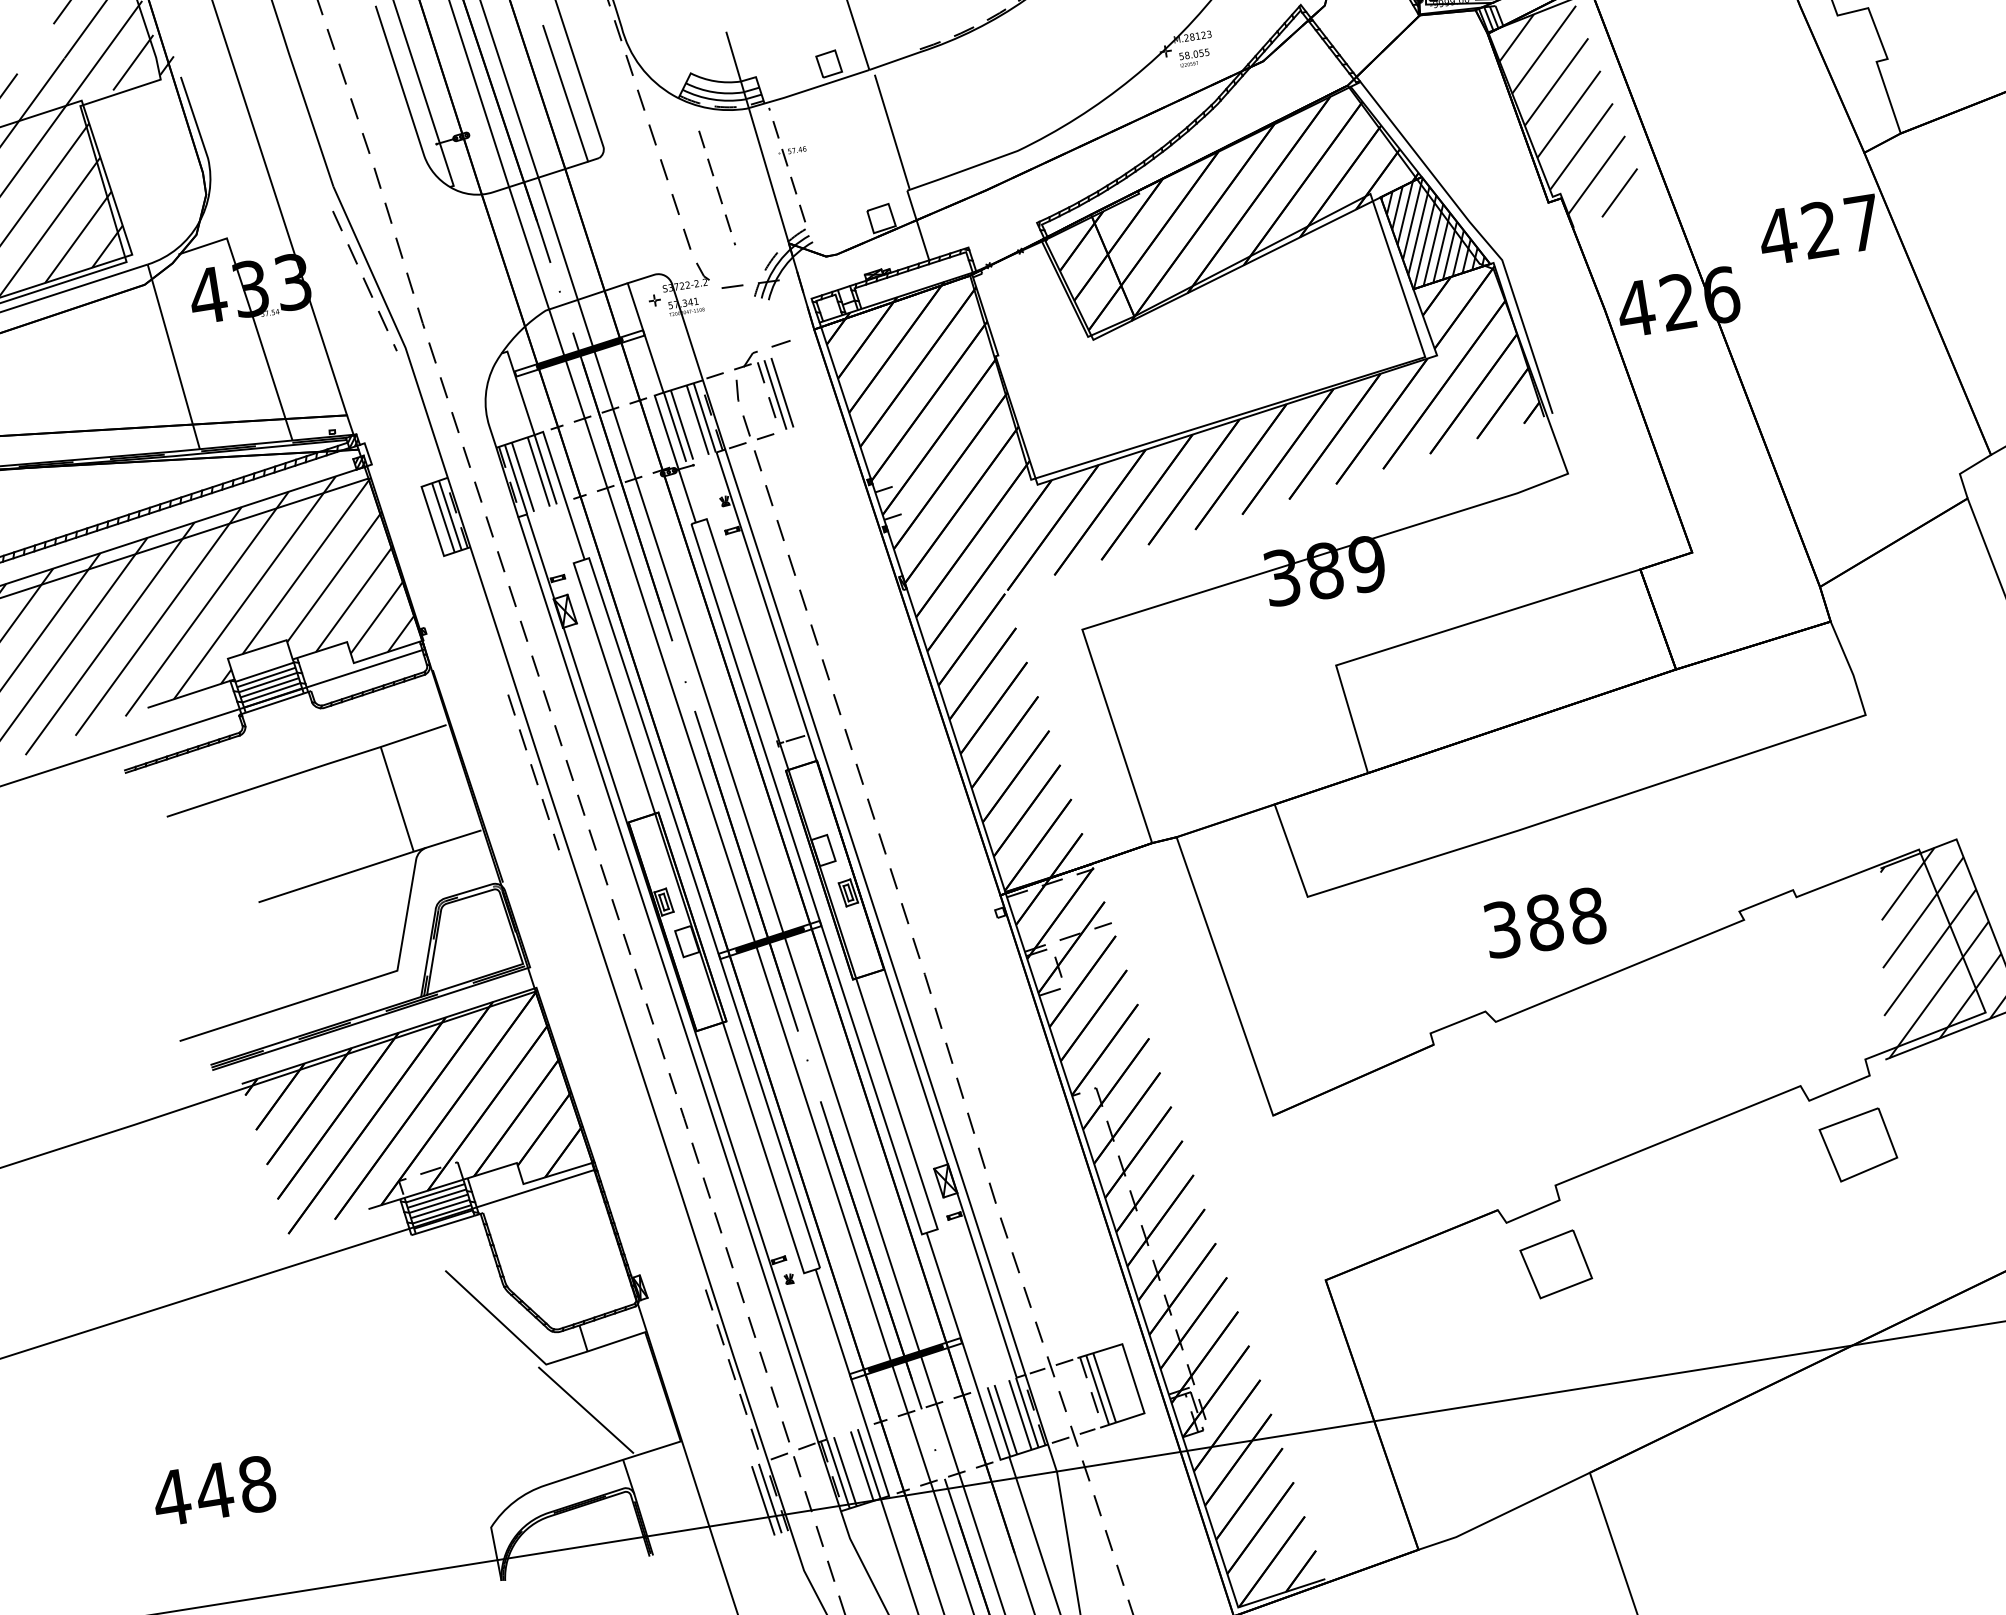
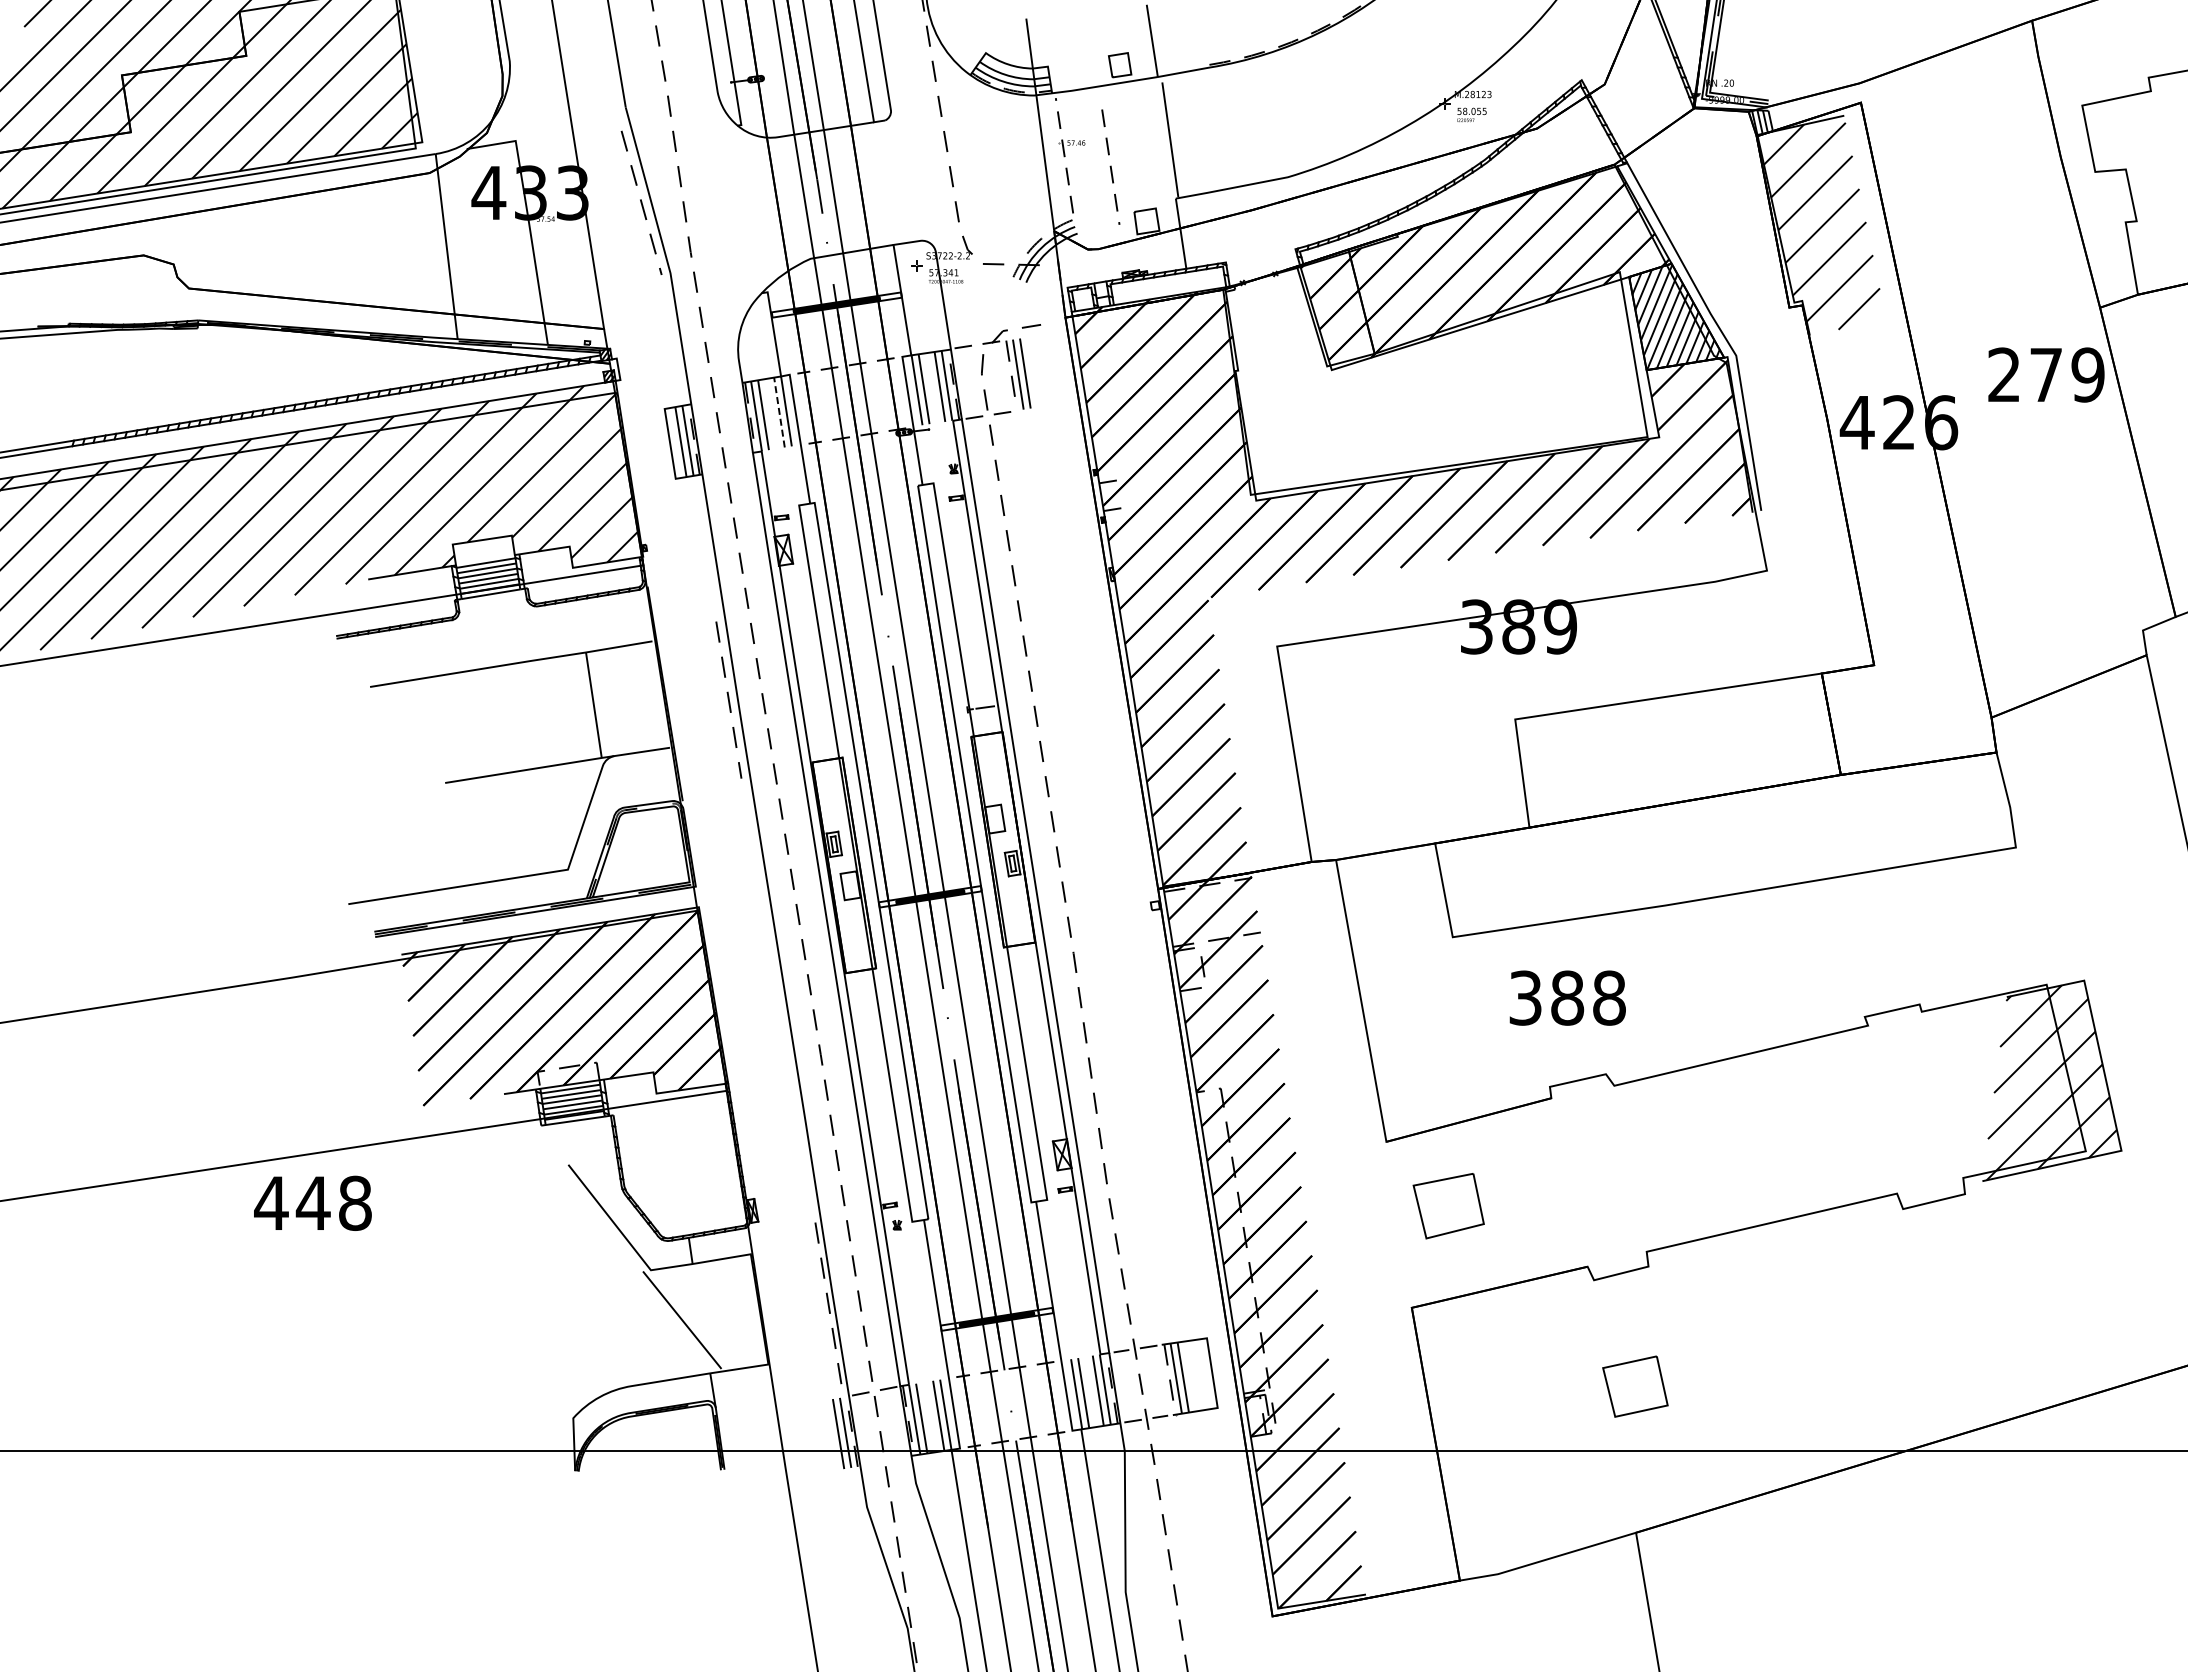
line: (716, 187) -> (1110, 166), moved
text: (1819, 229) -> (2045, 374), 427 -> 279
line: (538, 471) -> (779, 412), solid -> dashed
text: (1544, 922) -> (1567, 997), moved
part: (1858, 1145) -> (1448, 1206), moved
part: (1556, 1264) -> (1635, 1386), moved
text: (213, 1490) -> (312, 1202), moved

